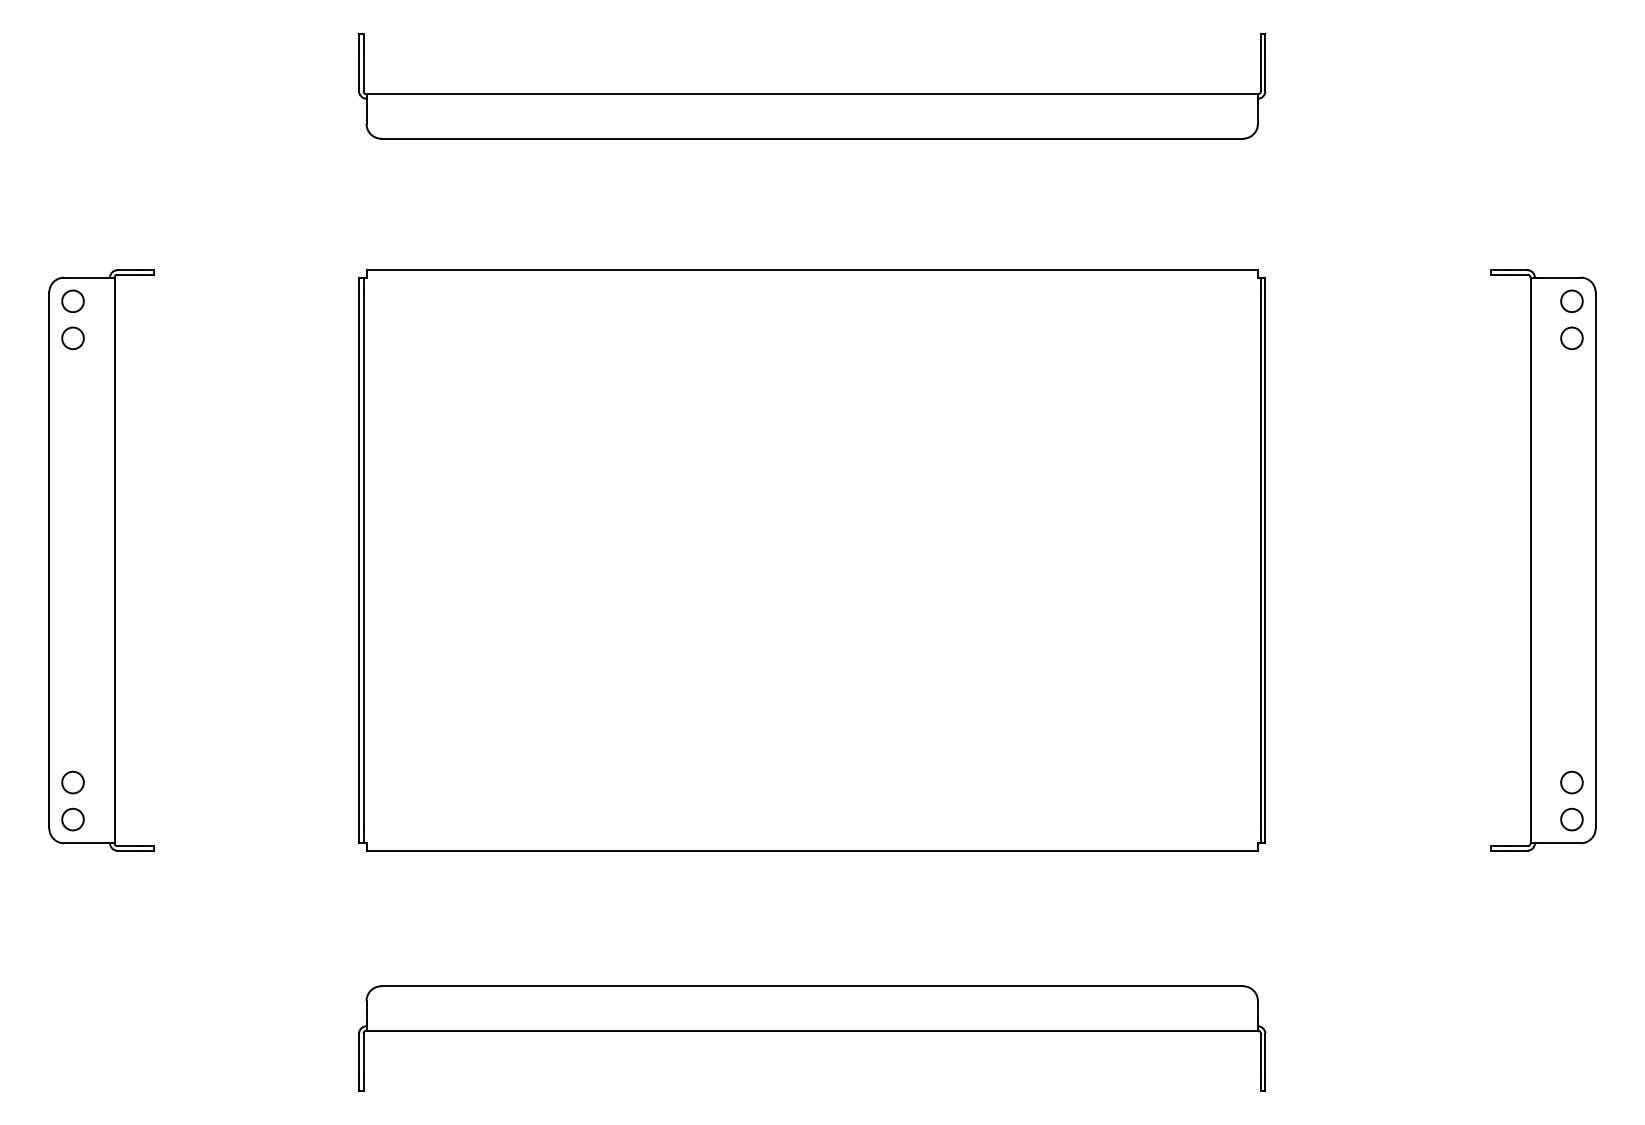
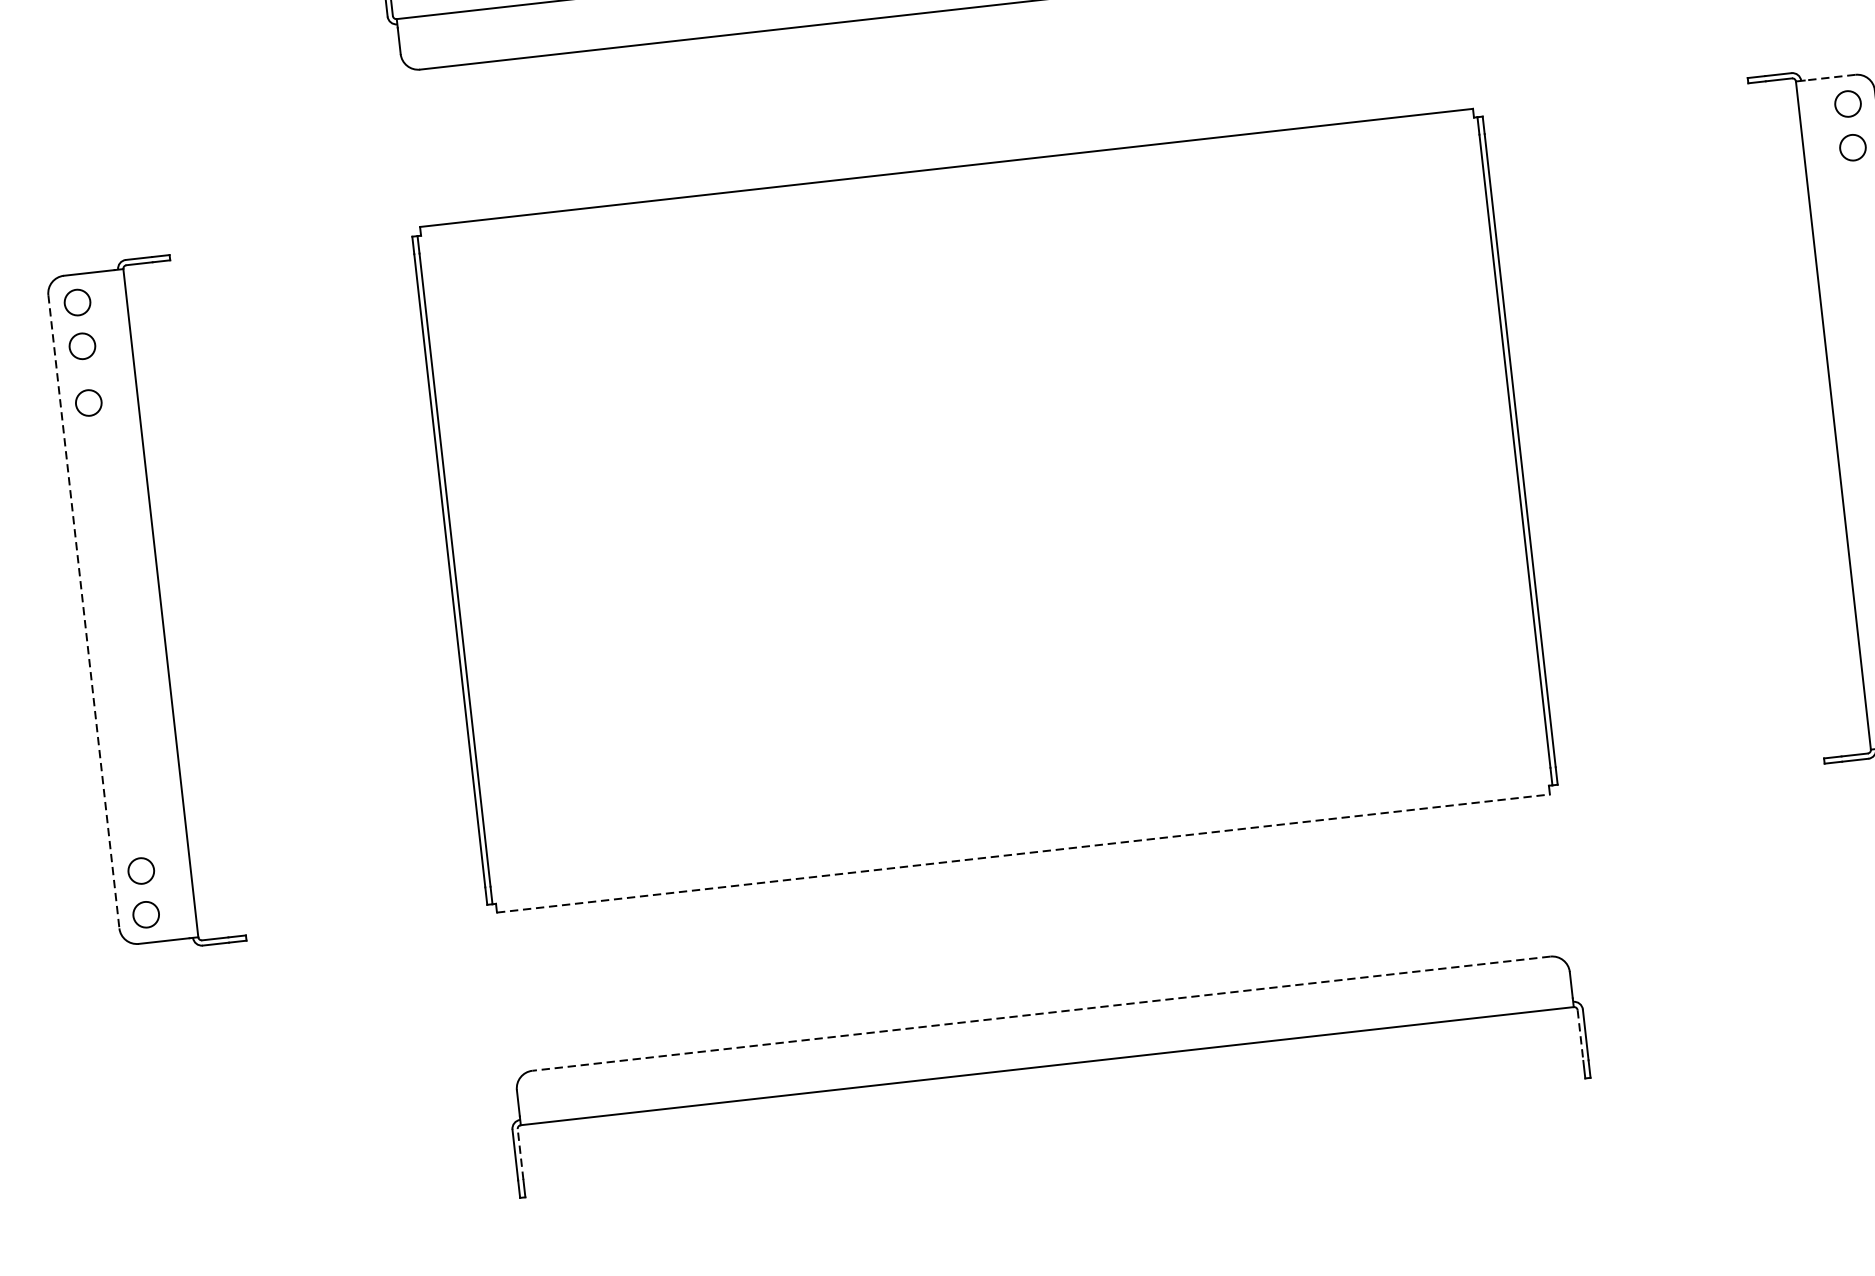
line: (1558, 277) -> (1829, 77), solid -> dashed
circle: (72, 386) -> (88, 403), added
line: (49, 560) -> (84, 611), solid -> dashed
line: (812, 850) -> (1023, 853), solid -> dashed
line: (812, 986) -> (1041, 1013), solid -> dashed
line: (363, 1054) -> (520, 1153), solid -> dashed
line: (1260, 1055) -> (1580, 1036), solid -> dashed

